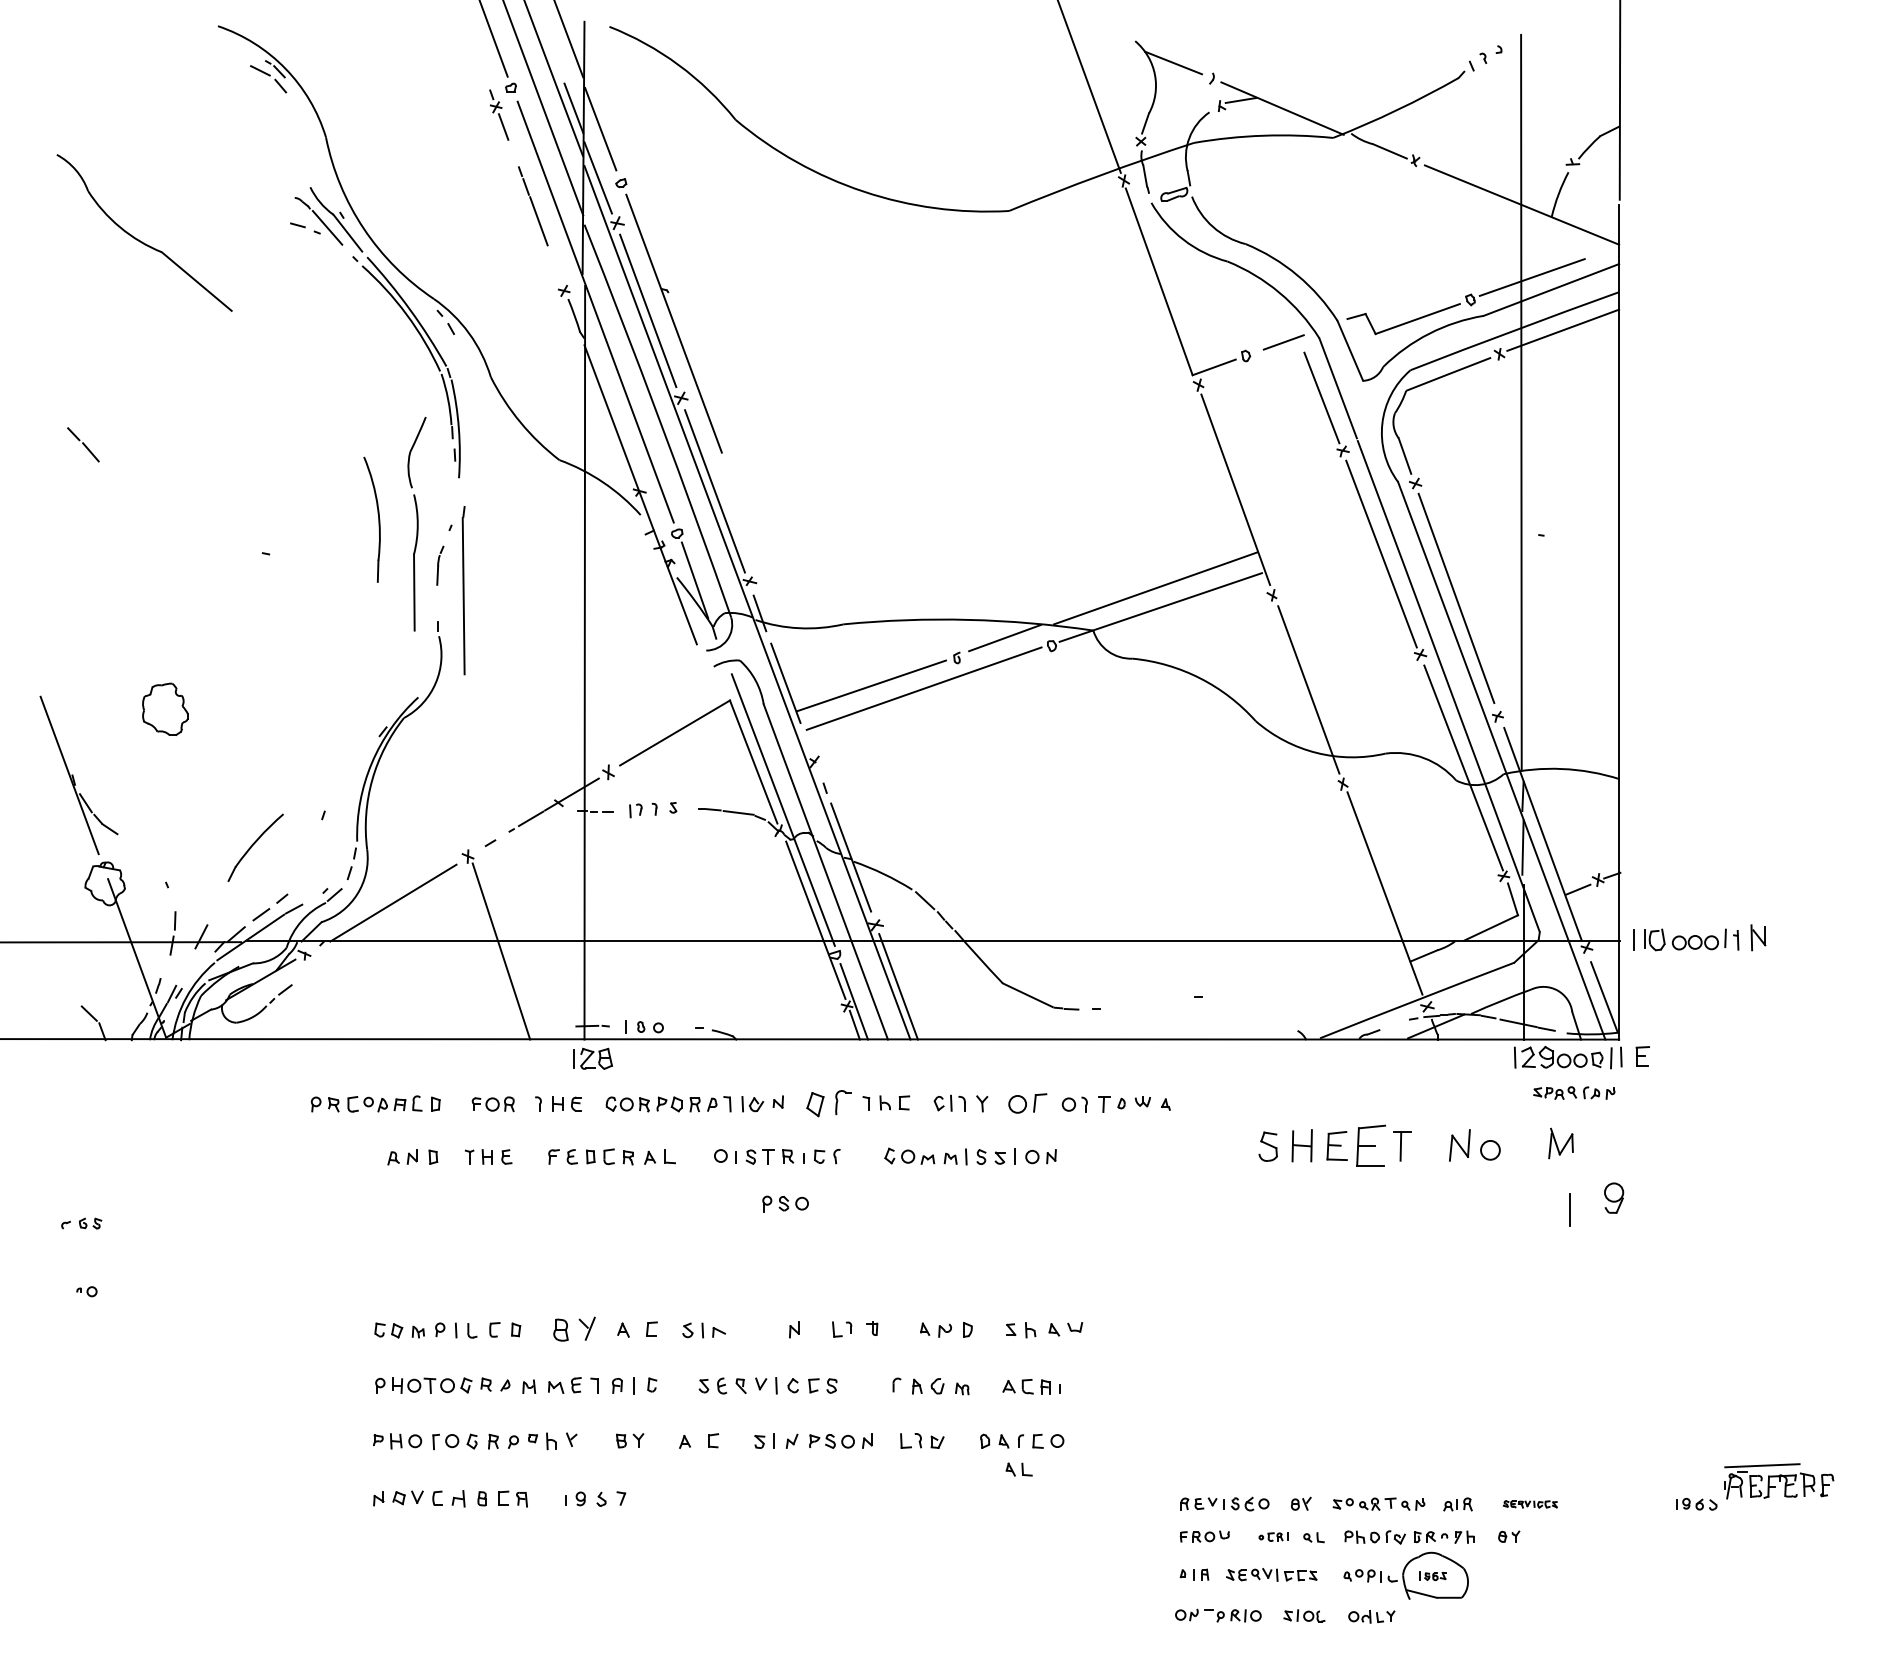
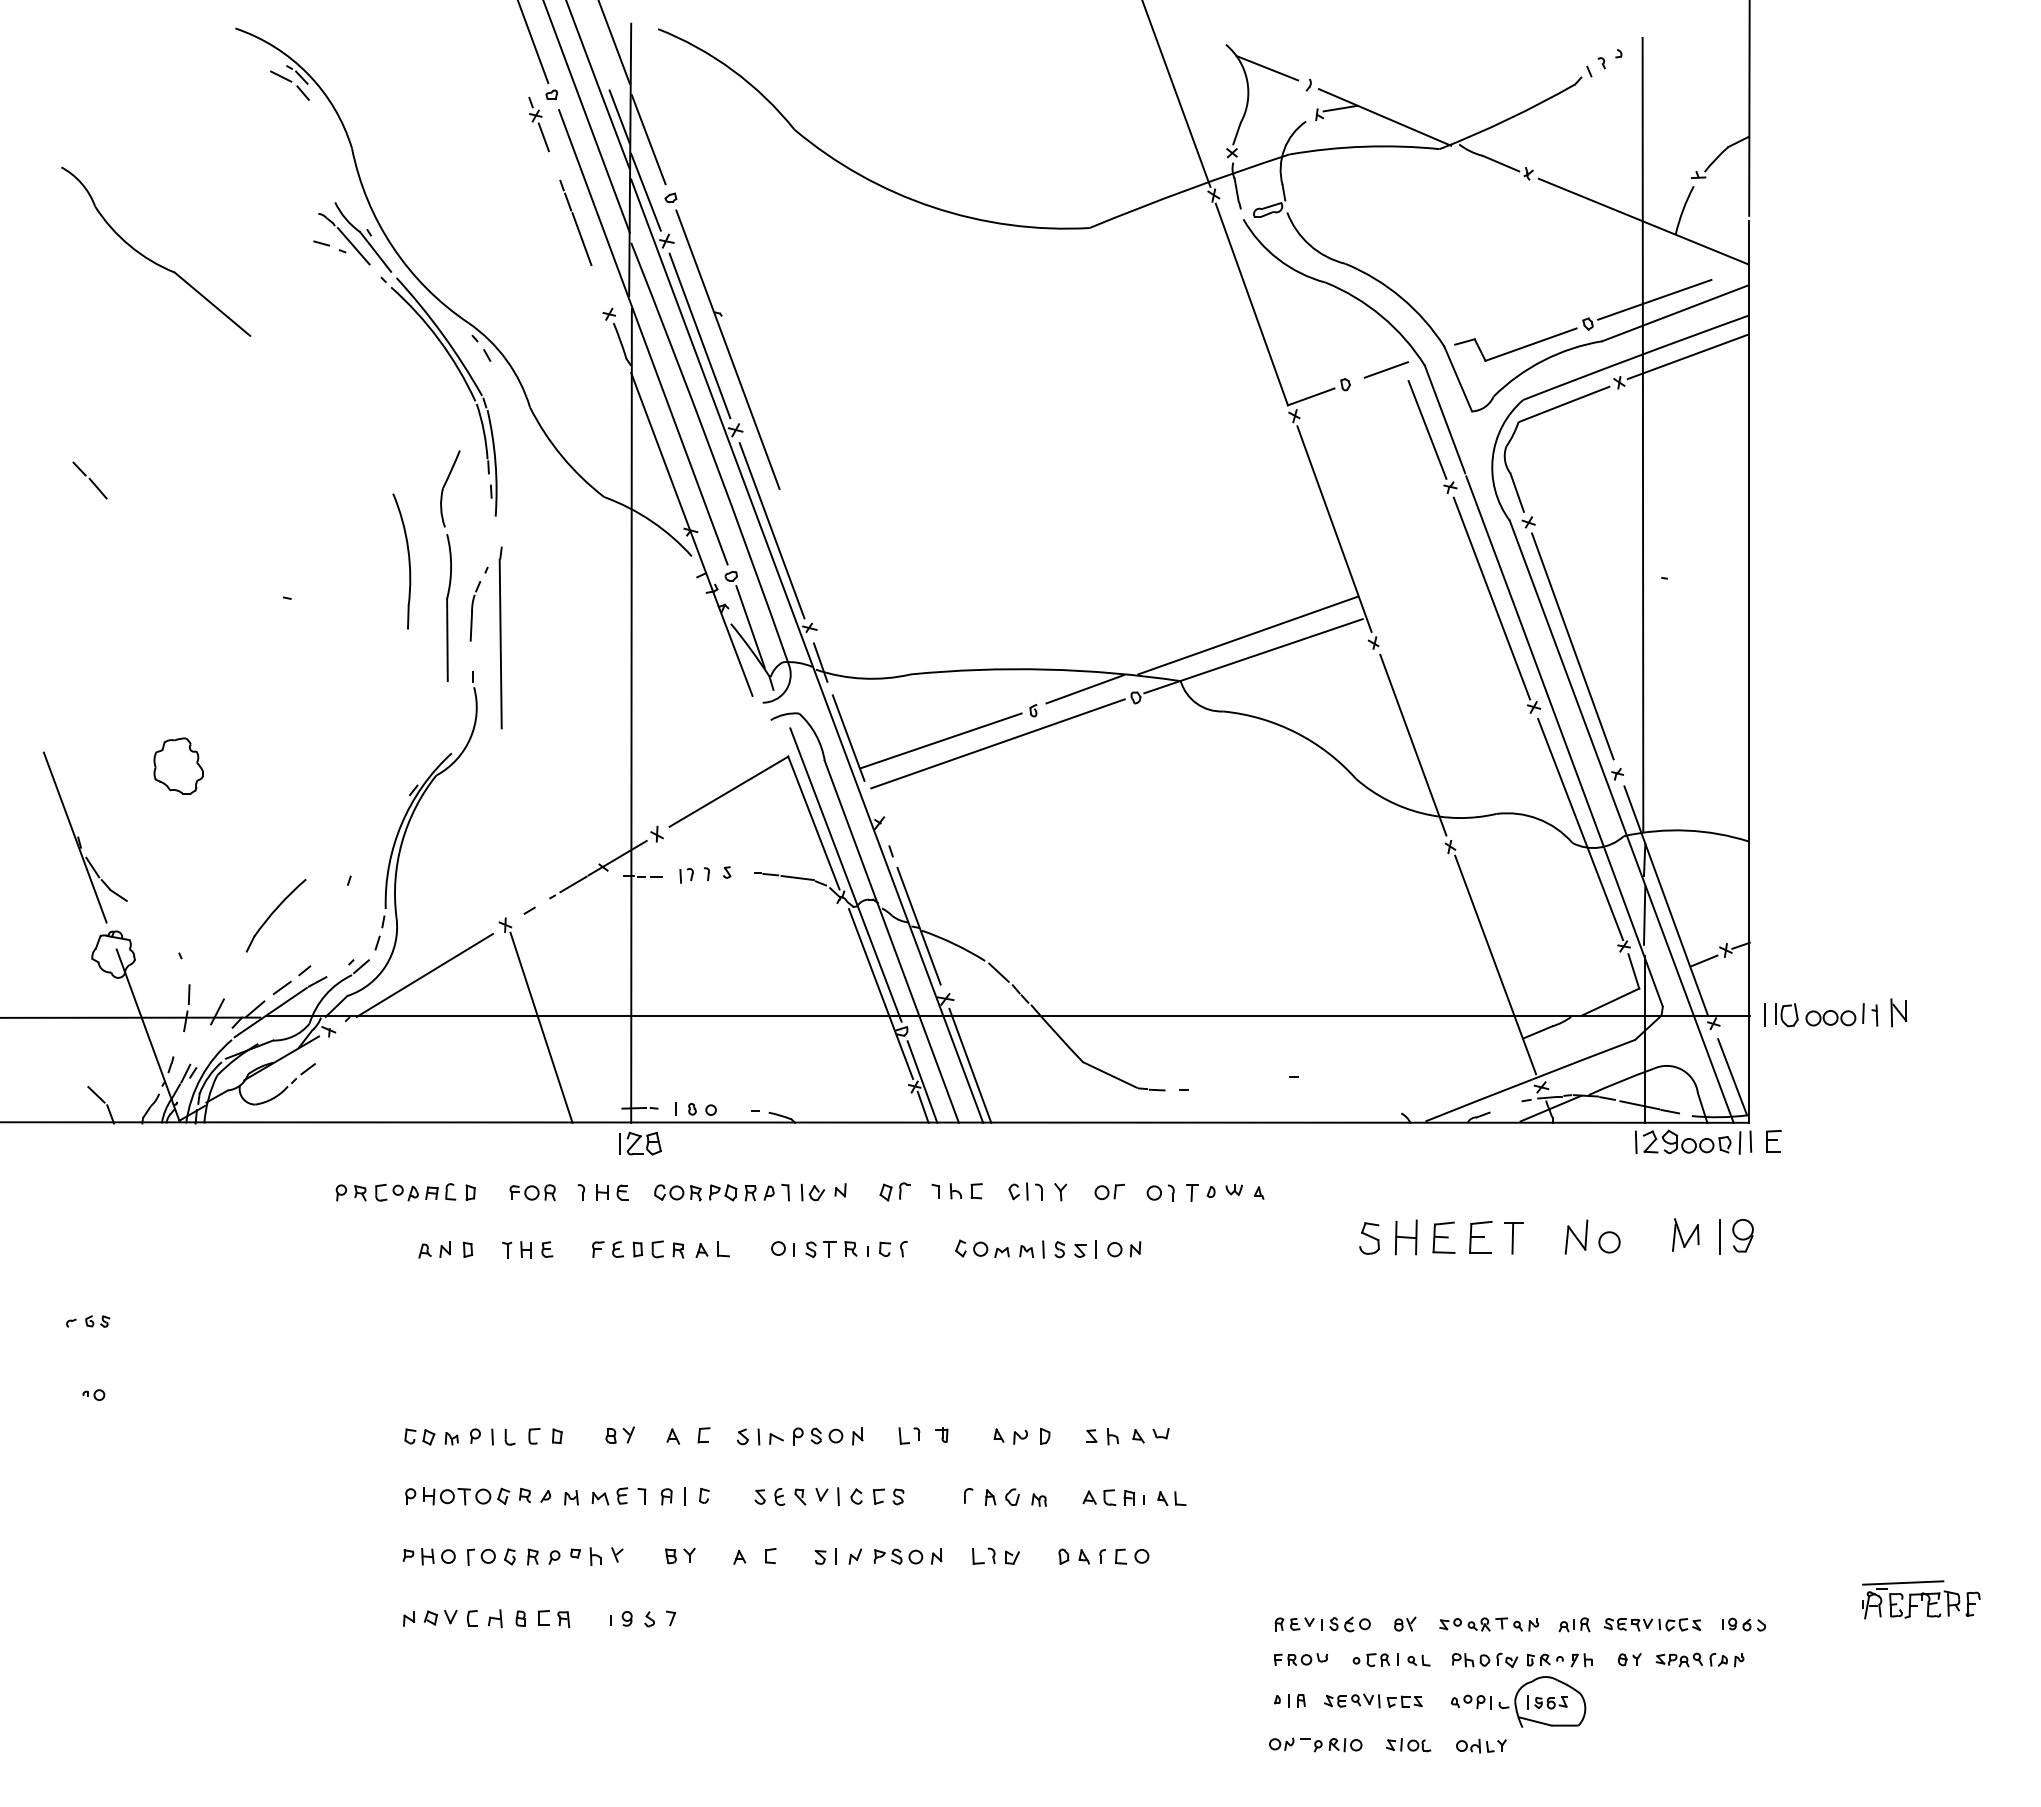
part: (440, 565) -> (475, 610), size x1.43
part: (1574, 1092) -> (1700, 1659), moved
part: (828, 1103) -> (894, 1191), size x0.62
part: (1027, 1103) -> (1109, 1191), size x0.71
part: (1371, 1145) -> (1481, 1237), size x0.71
part: (1614, 1197) -> (1743, 1235), moved
part: (785, 1203) -> (818, 1435), moved
line: (1569, 1209) -> (1719, 1236), moved
part: (573, 1328) -> (619, 1434), size x0.62
part: (1018, 1469) -> (1171, 1498), moved
part: (1696, 1503) -> (1743, 1623), moved
part: (1530, 1504) -> (1652, 1624), size x1.67
part: (1273, 1536) -> (1375, 1659), size x1.43
part: (1432, 1575) -> (1546, 1701), size x1.43

